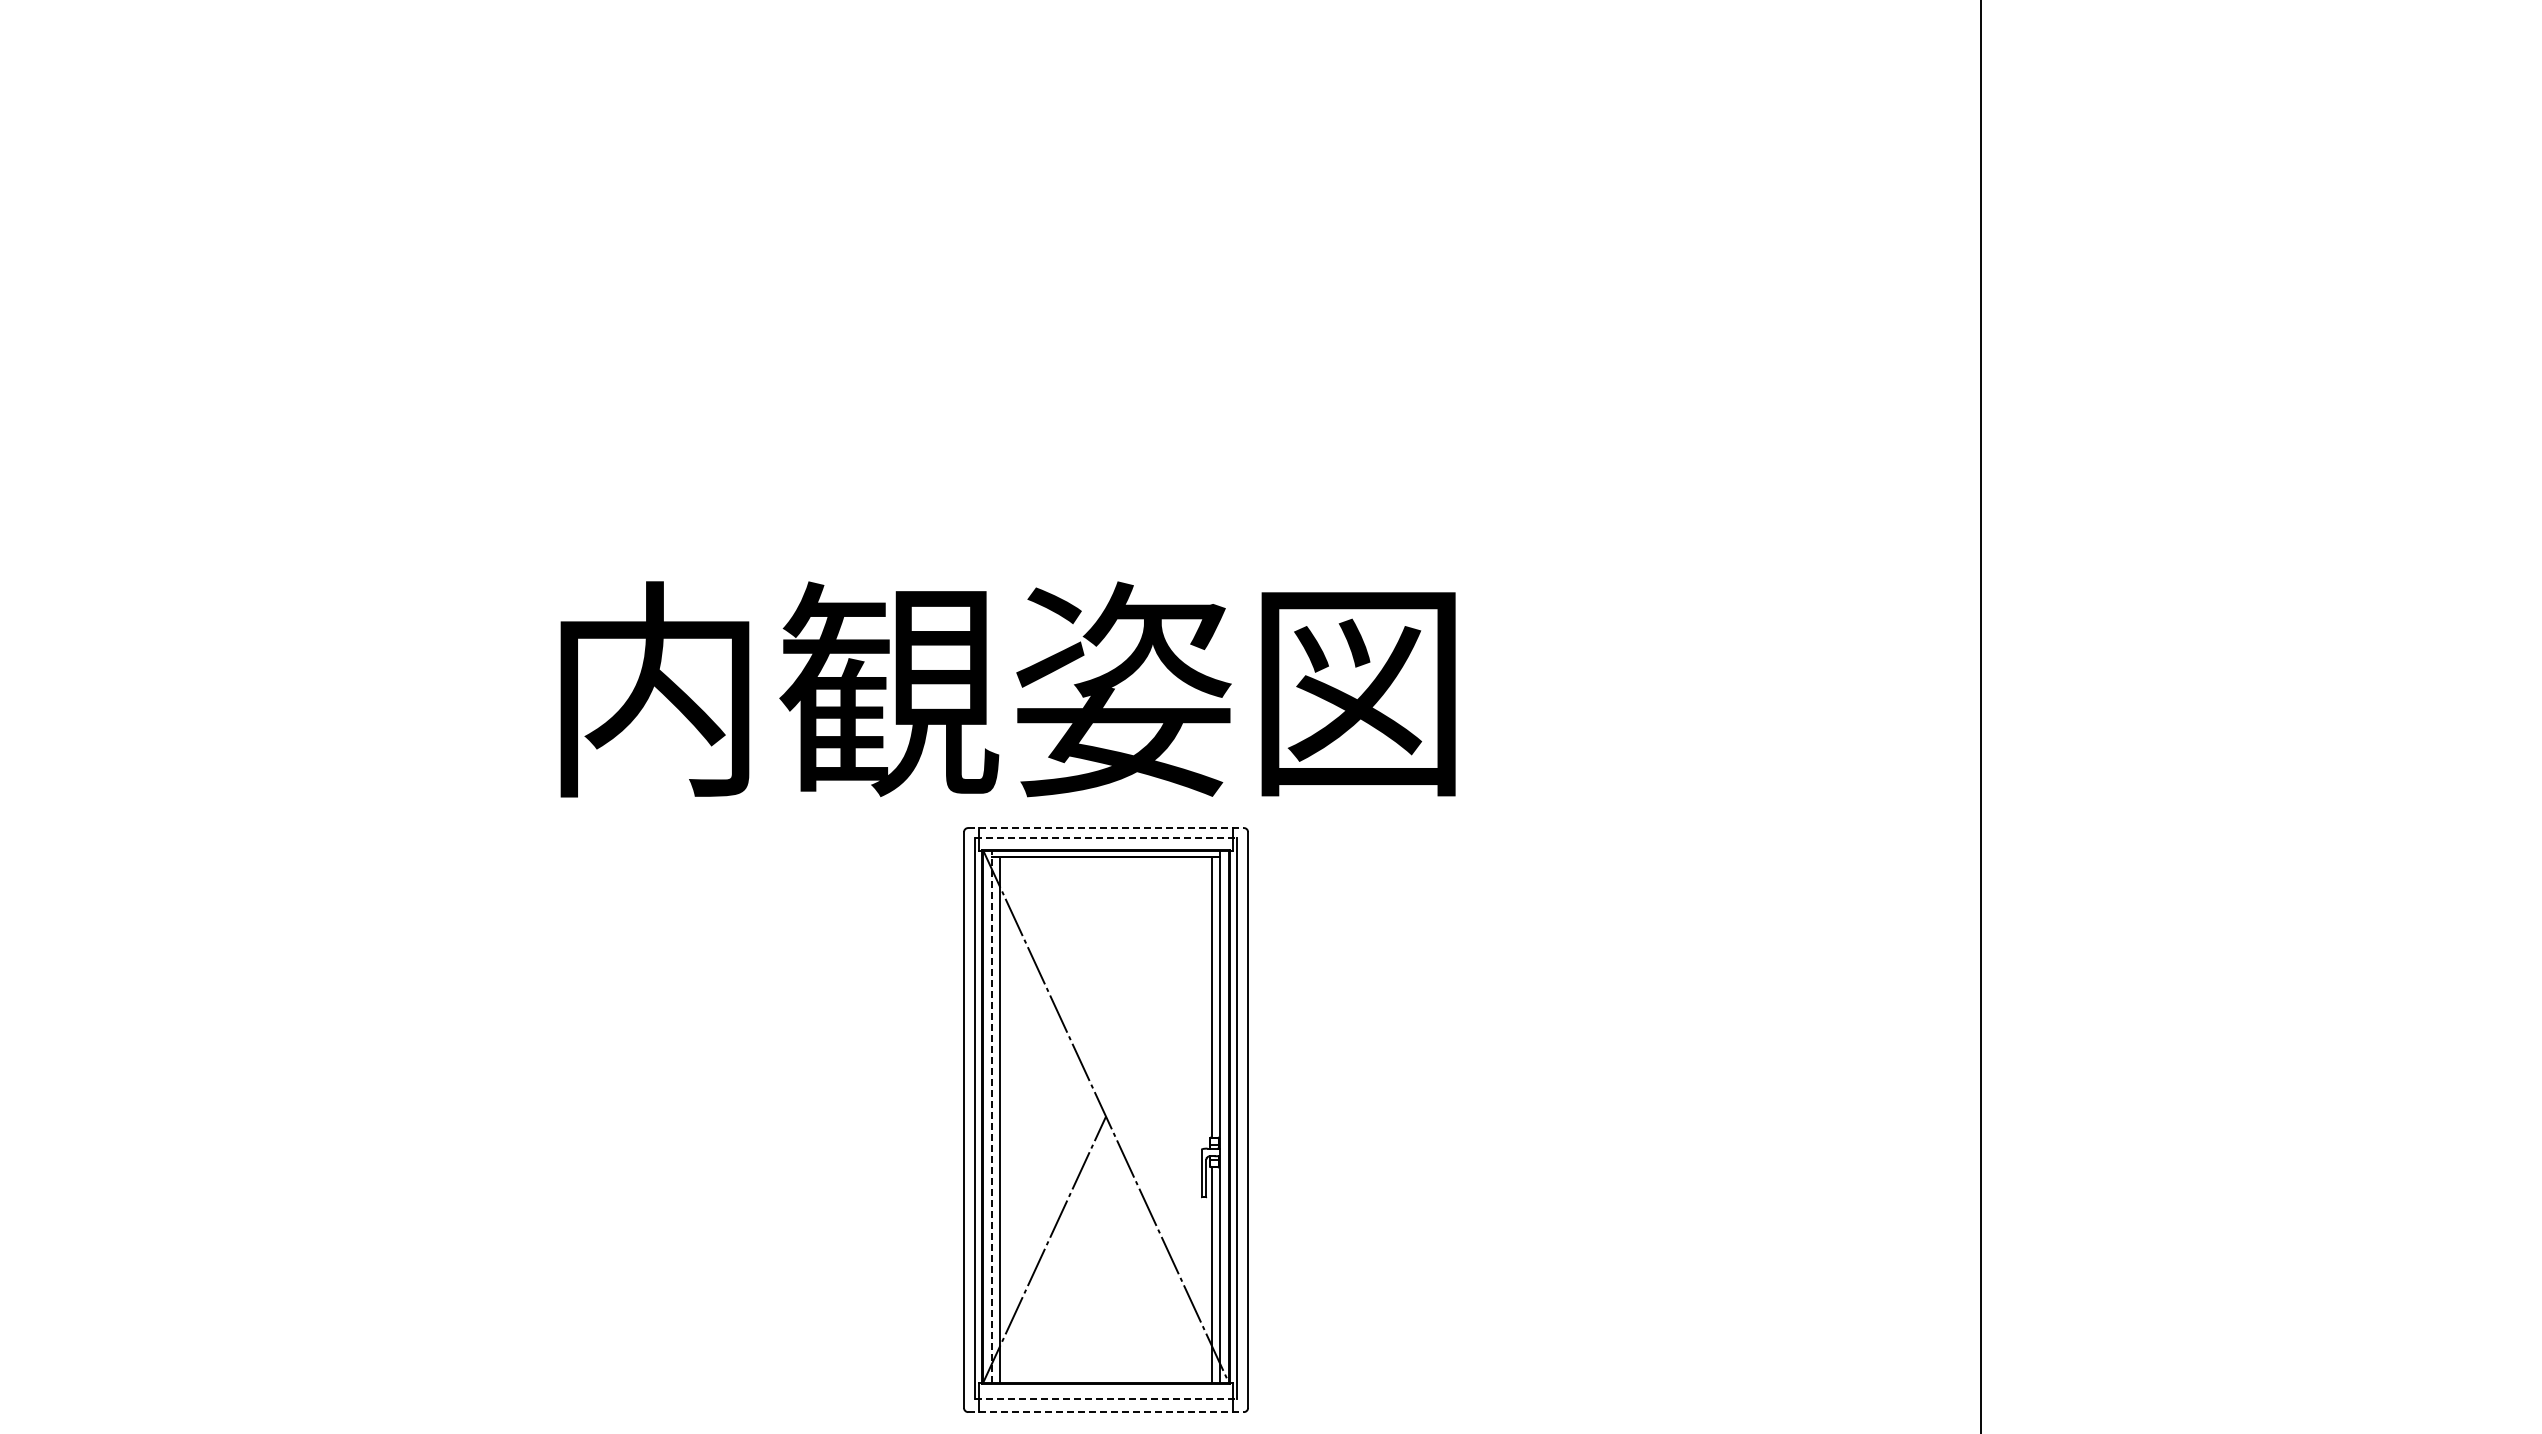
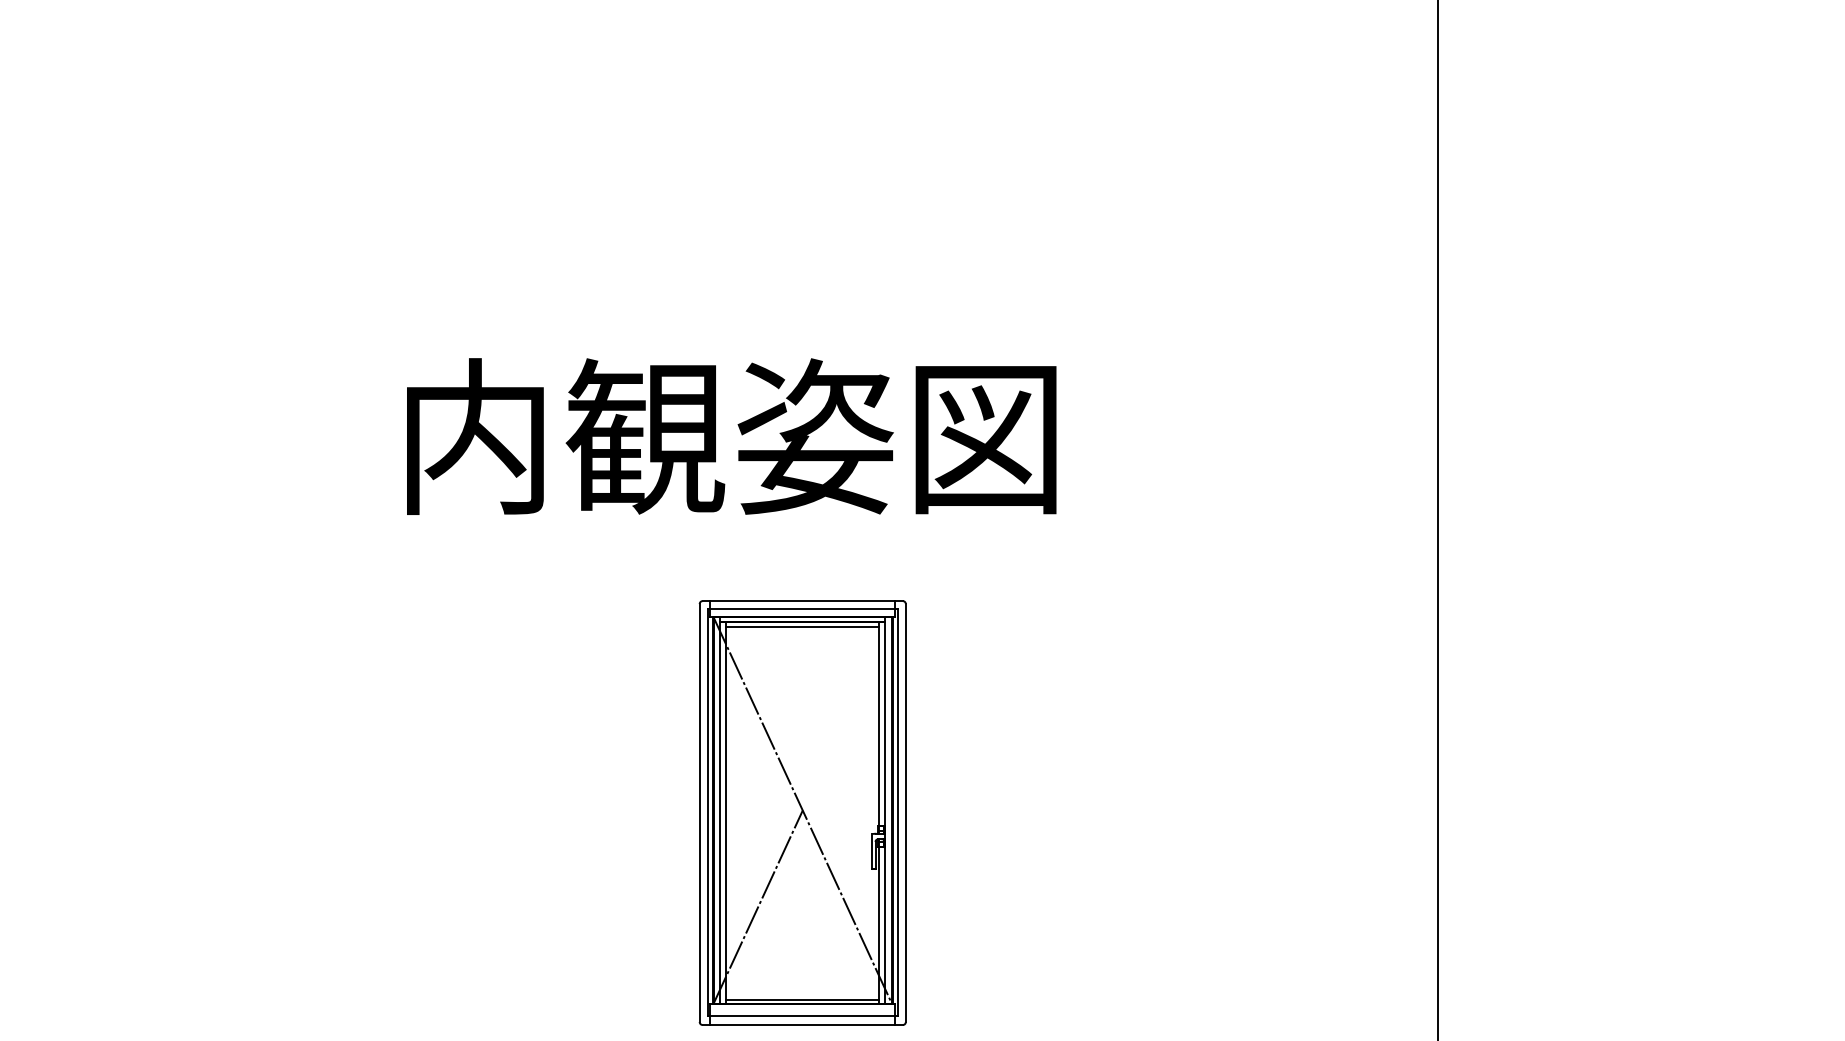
text: (1007, 689) -> (731, 436), moved
line: (1106, 828) -> (803, 601), dashed -> solid
line: (1106, 838) -> (803, 608), dashed -> solid
line: (1105, 863) -> (802, 626), added
line: (992, 1116) -> (720, 810), dashed -> solid
line: (1105, 1377) -> (802, 999), added
line: (1106, 1399) -> (803, 1015), dashed -> solid
line: (1106, 1412) -> (803, 1025), dashed -> solid

